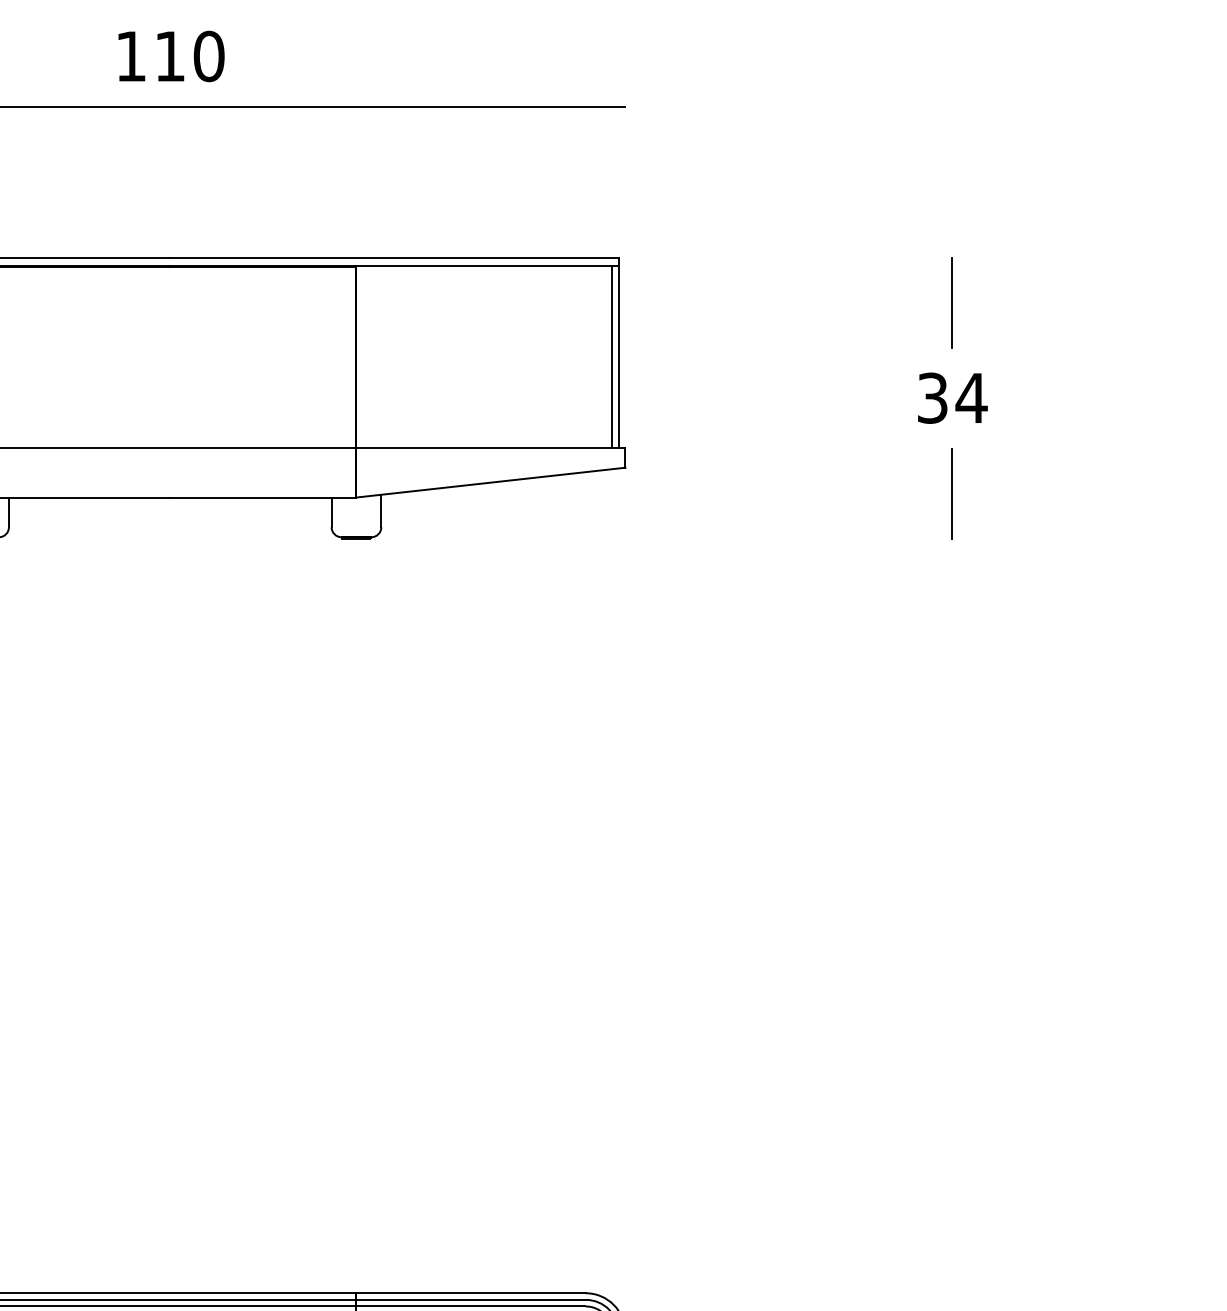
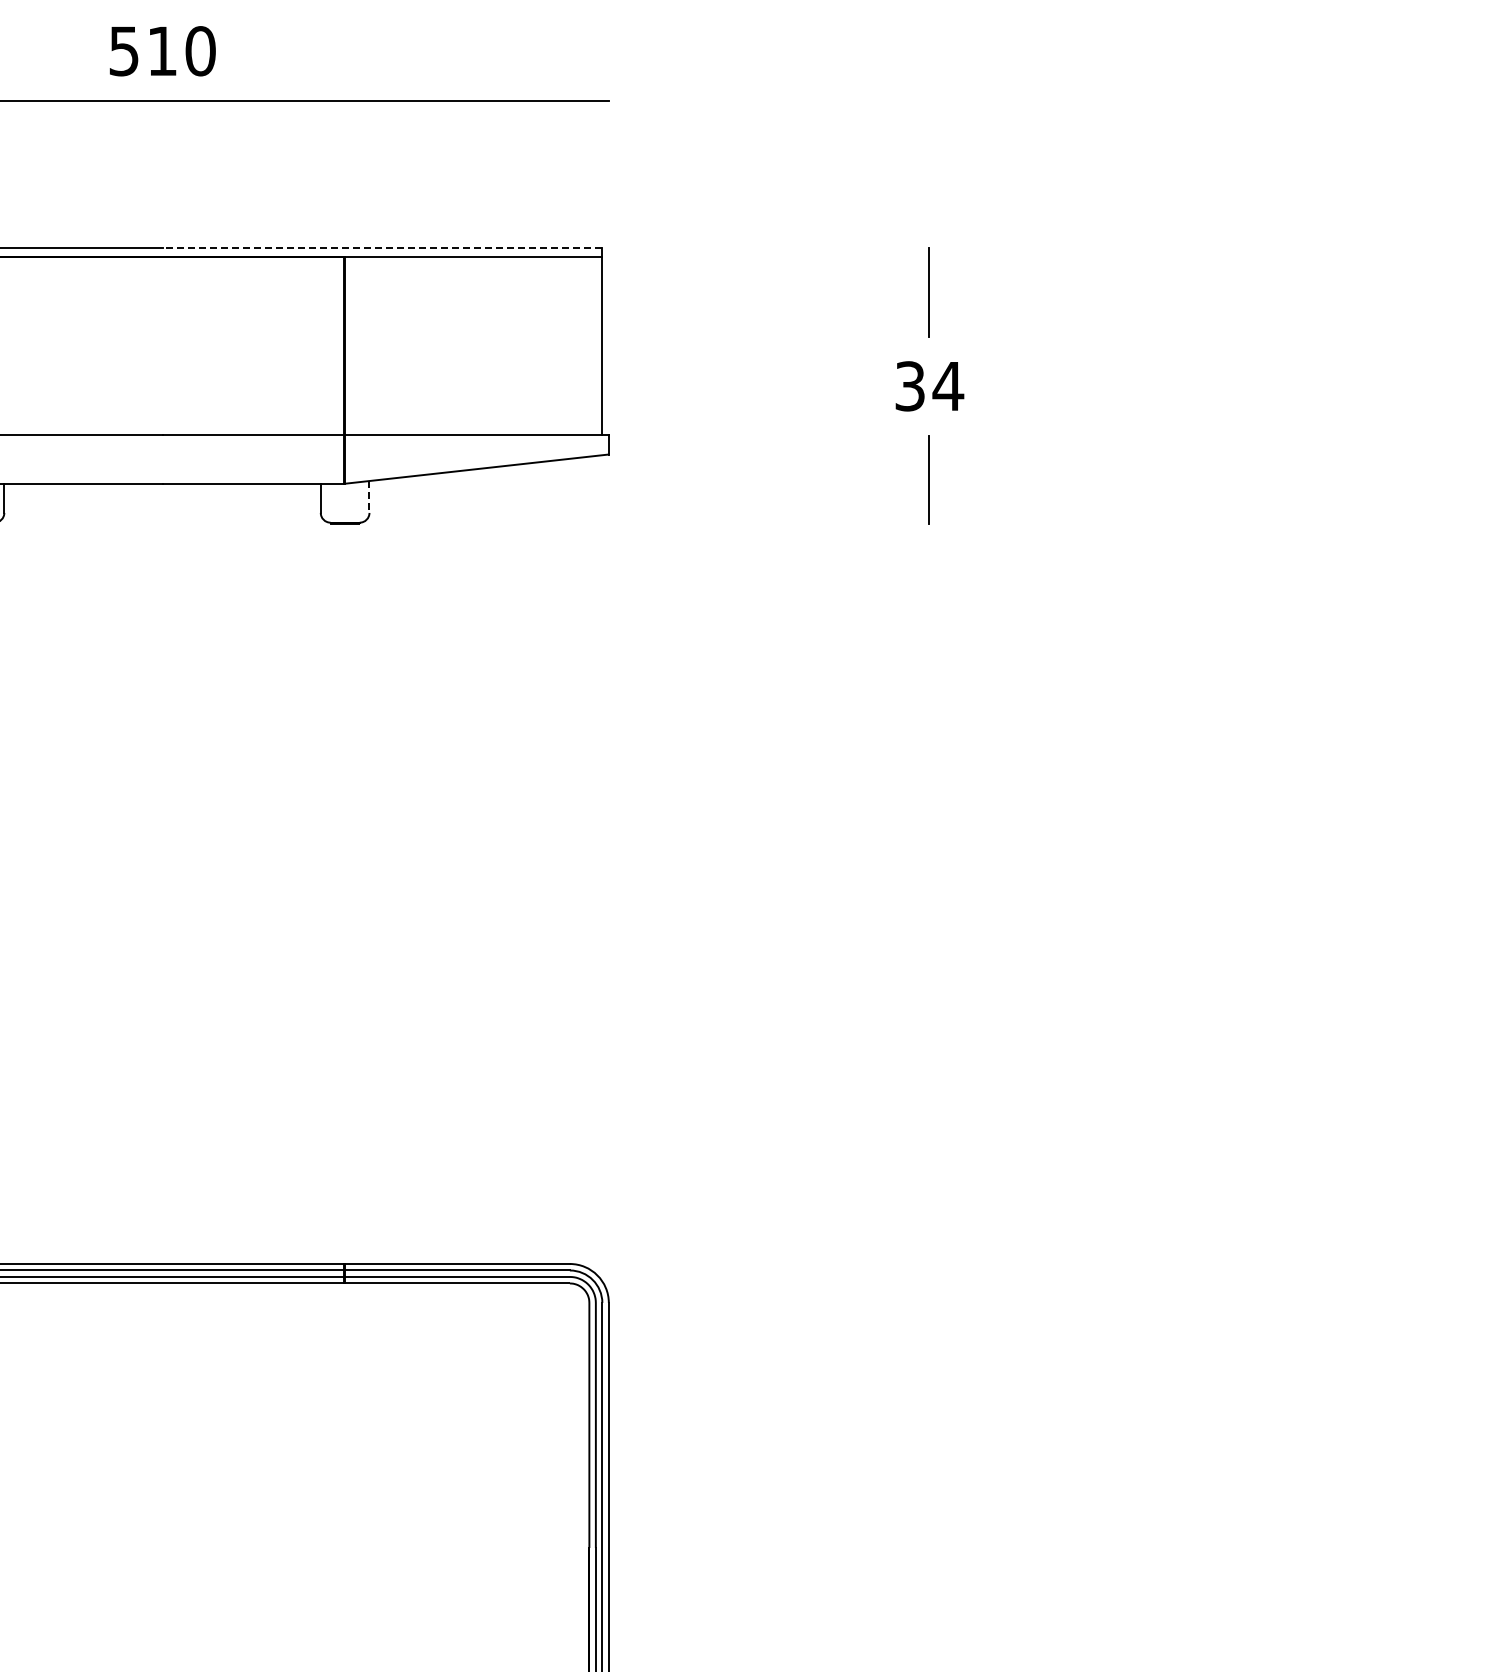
text: (130, 56) -> (123, 51), 110 -> 510
line: (394, 257) -> (382, 248), solid -> dashed
line: (611, 356) -> (595, 345), removed
line: (381, 511) -> (369, 497), solid -> dashed

